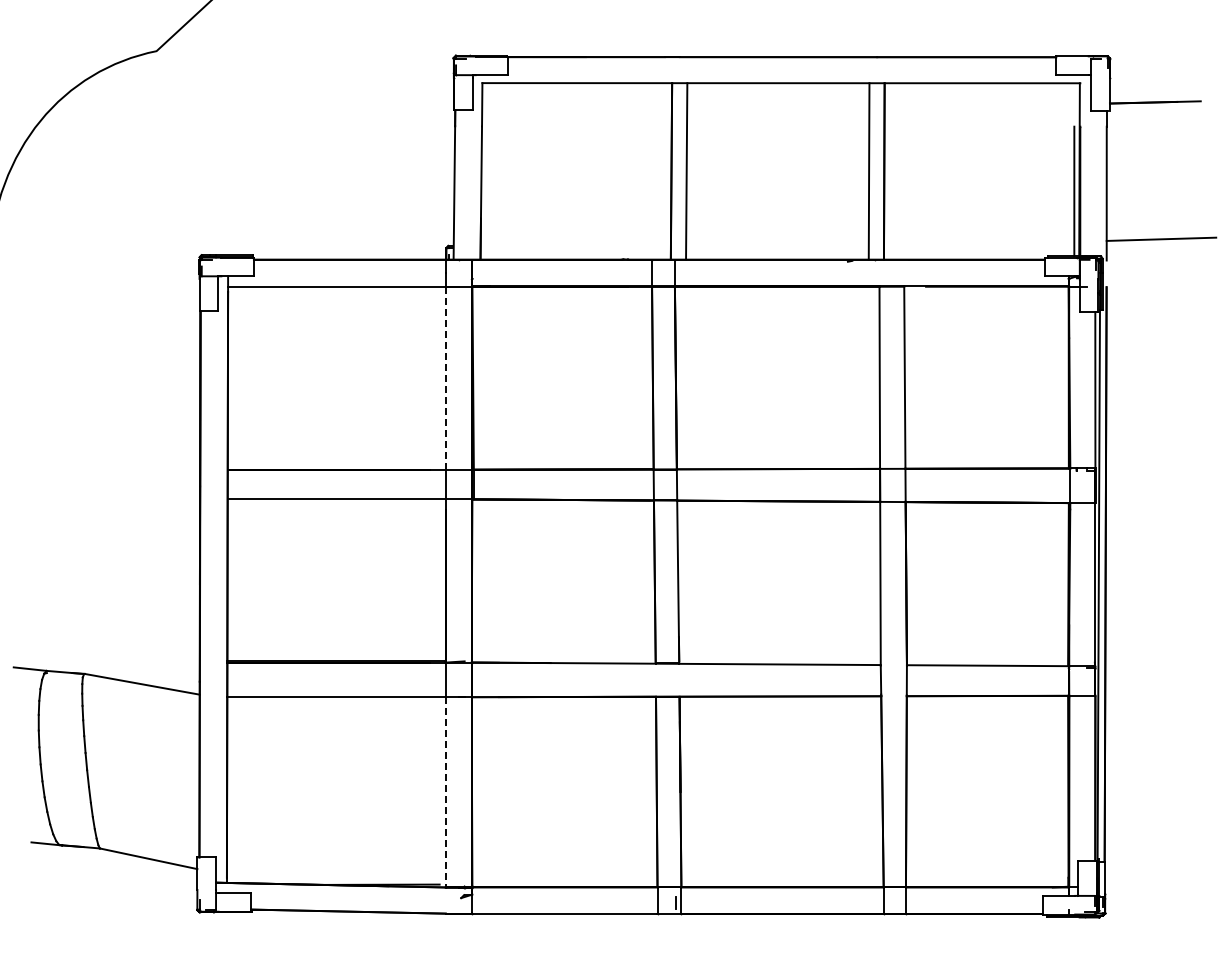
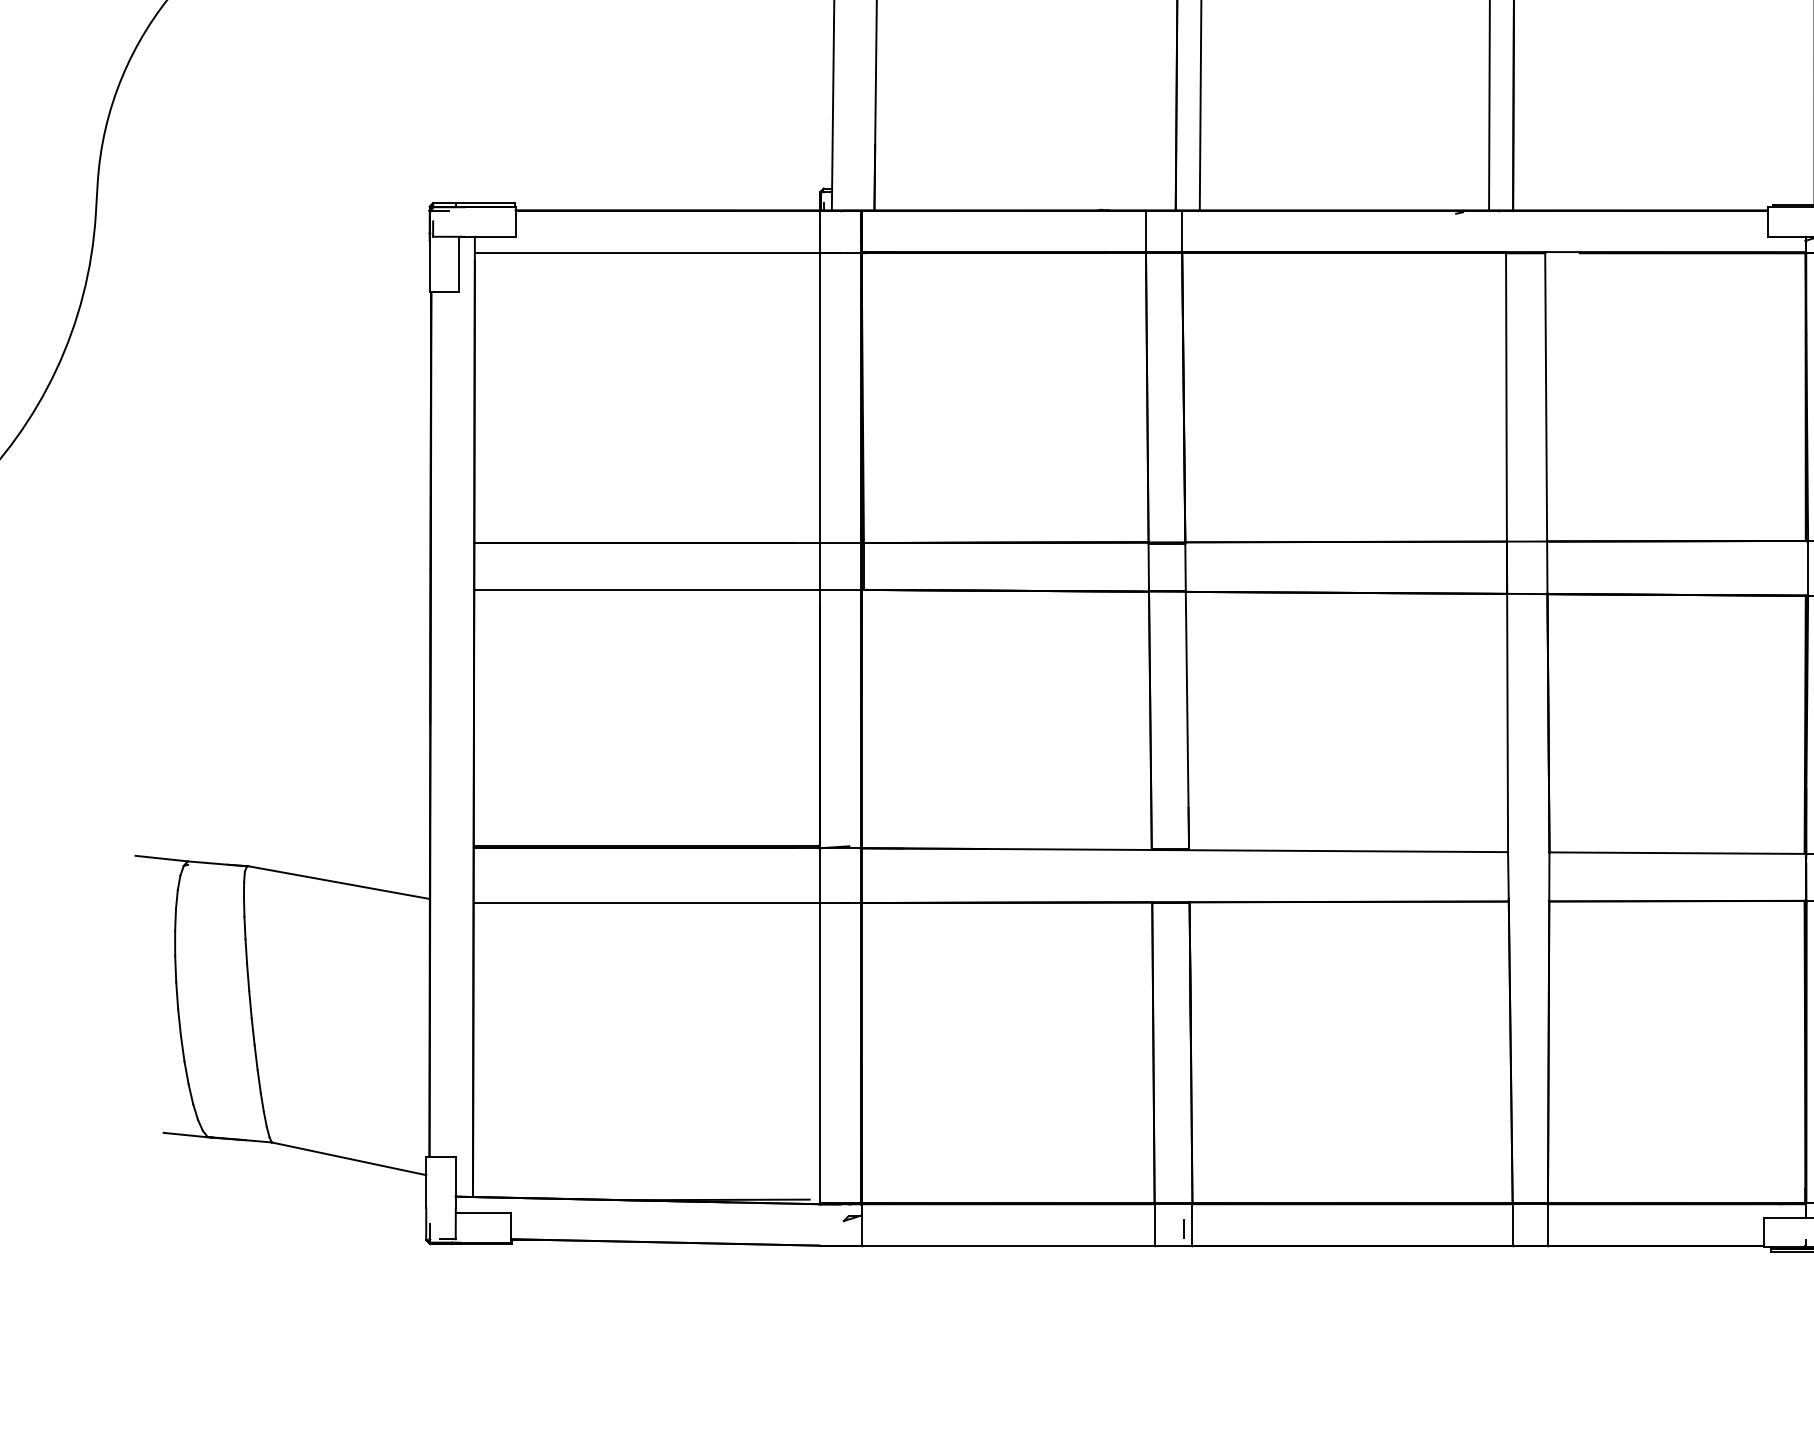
line: (445, 378) -> (819, 398), dashed -> solid
line: (445, 791) -> (819, 1052), dashed -> solid

